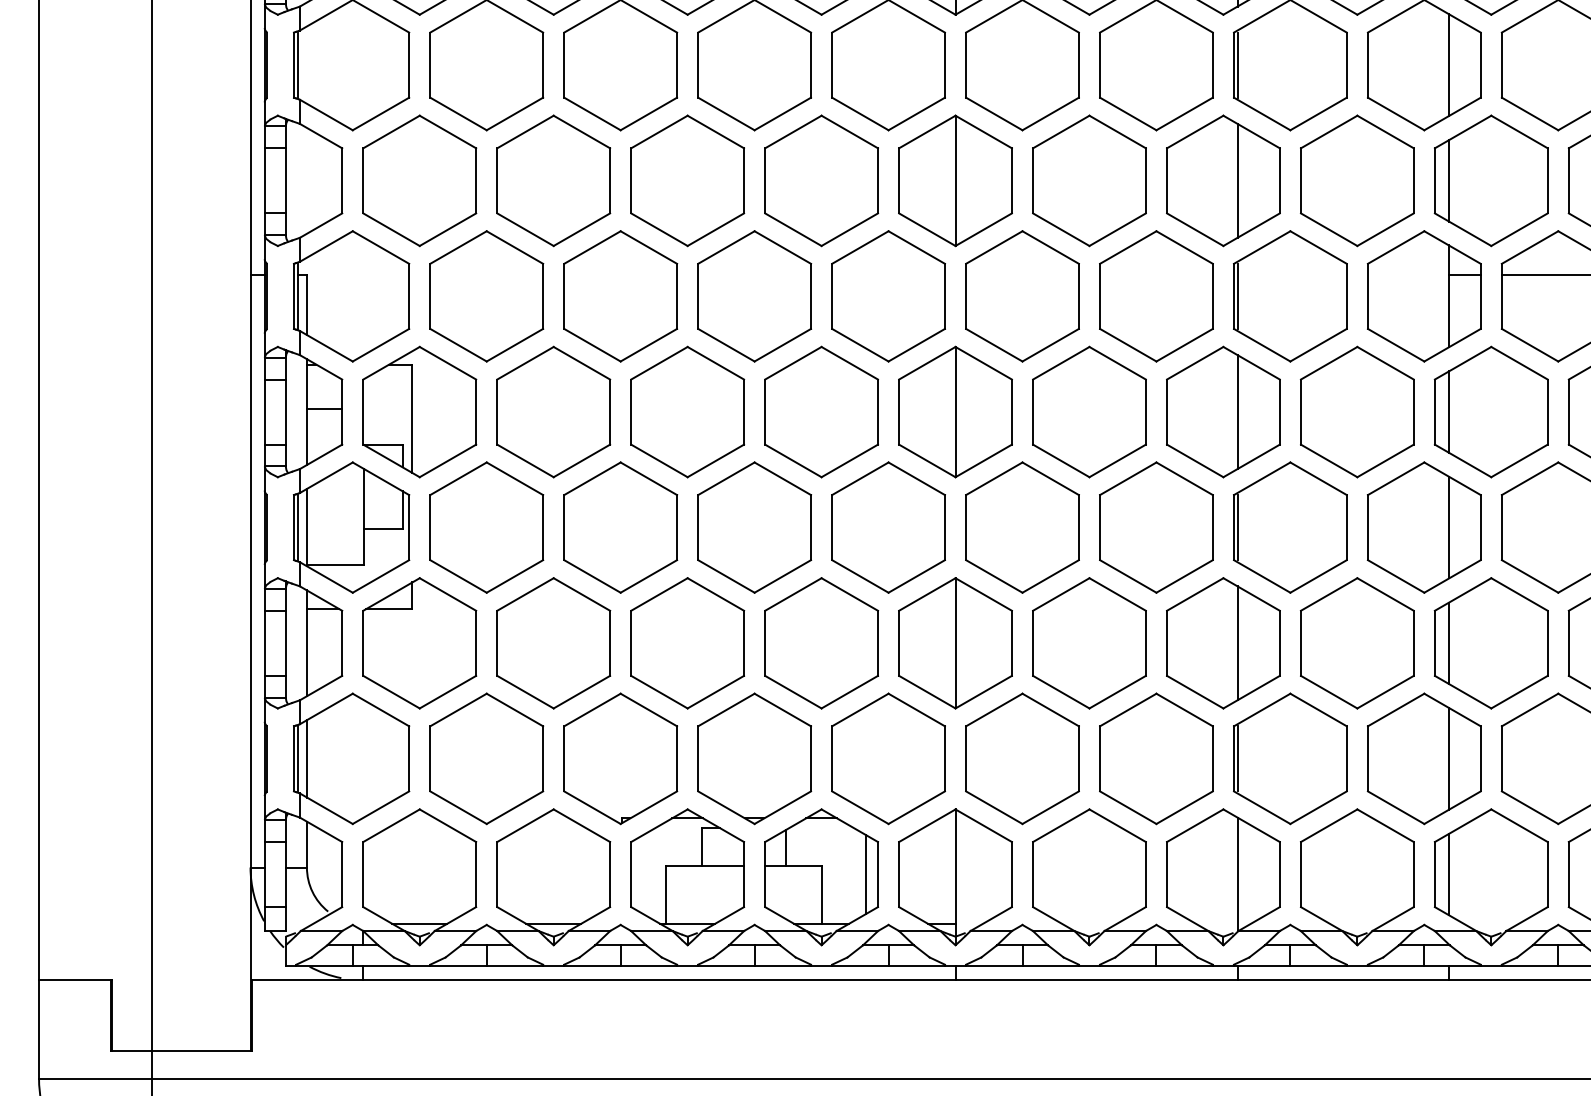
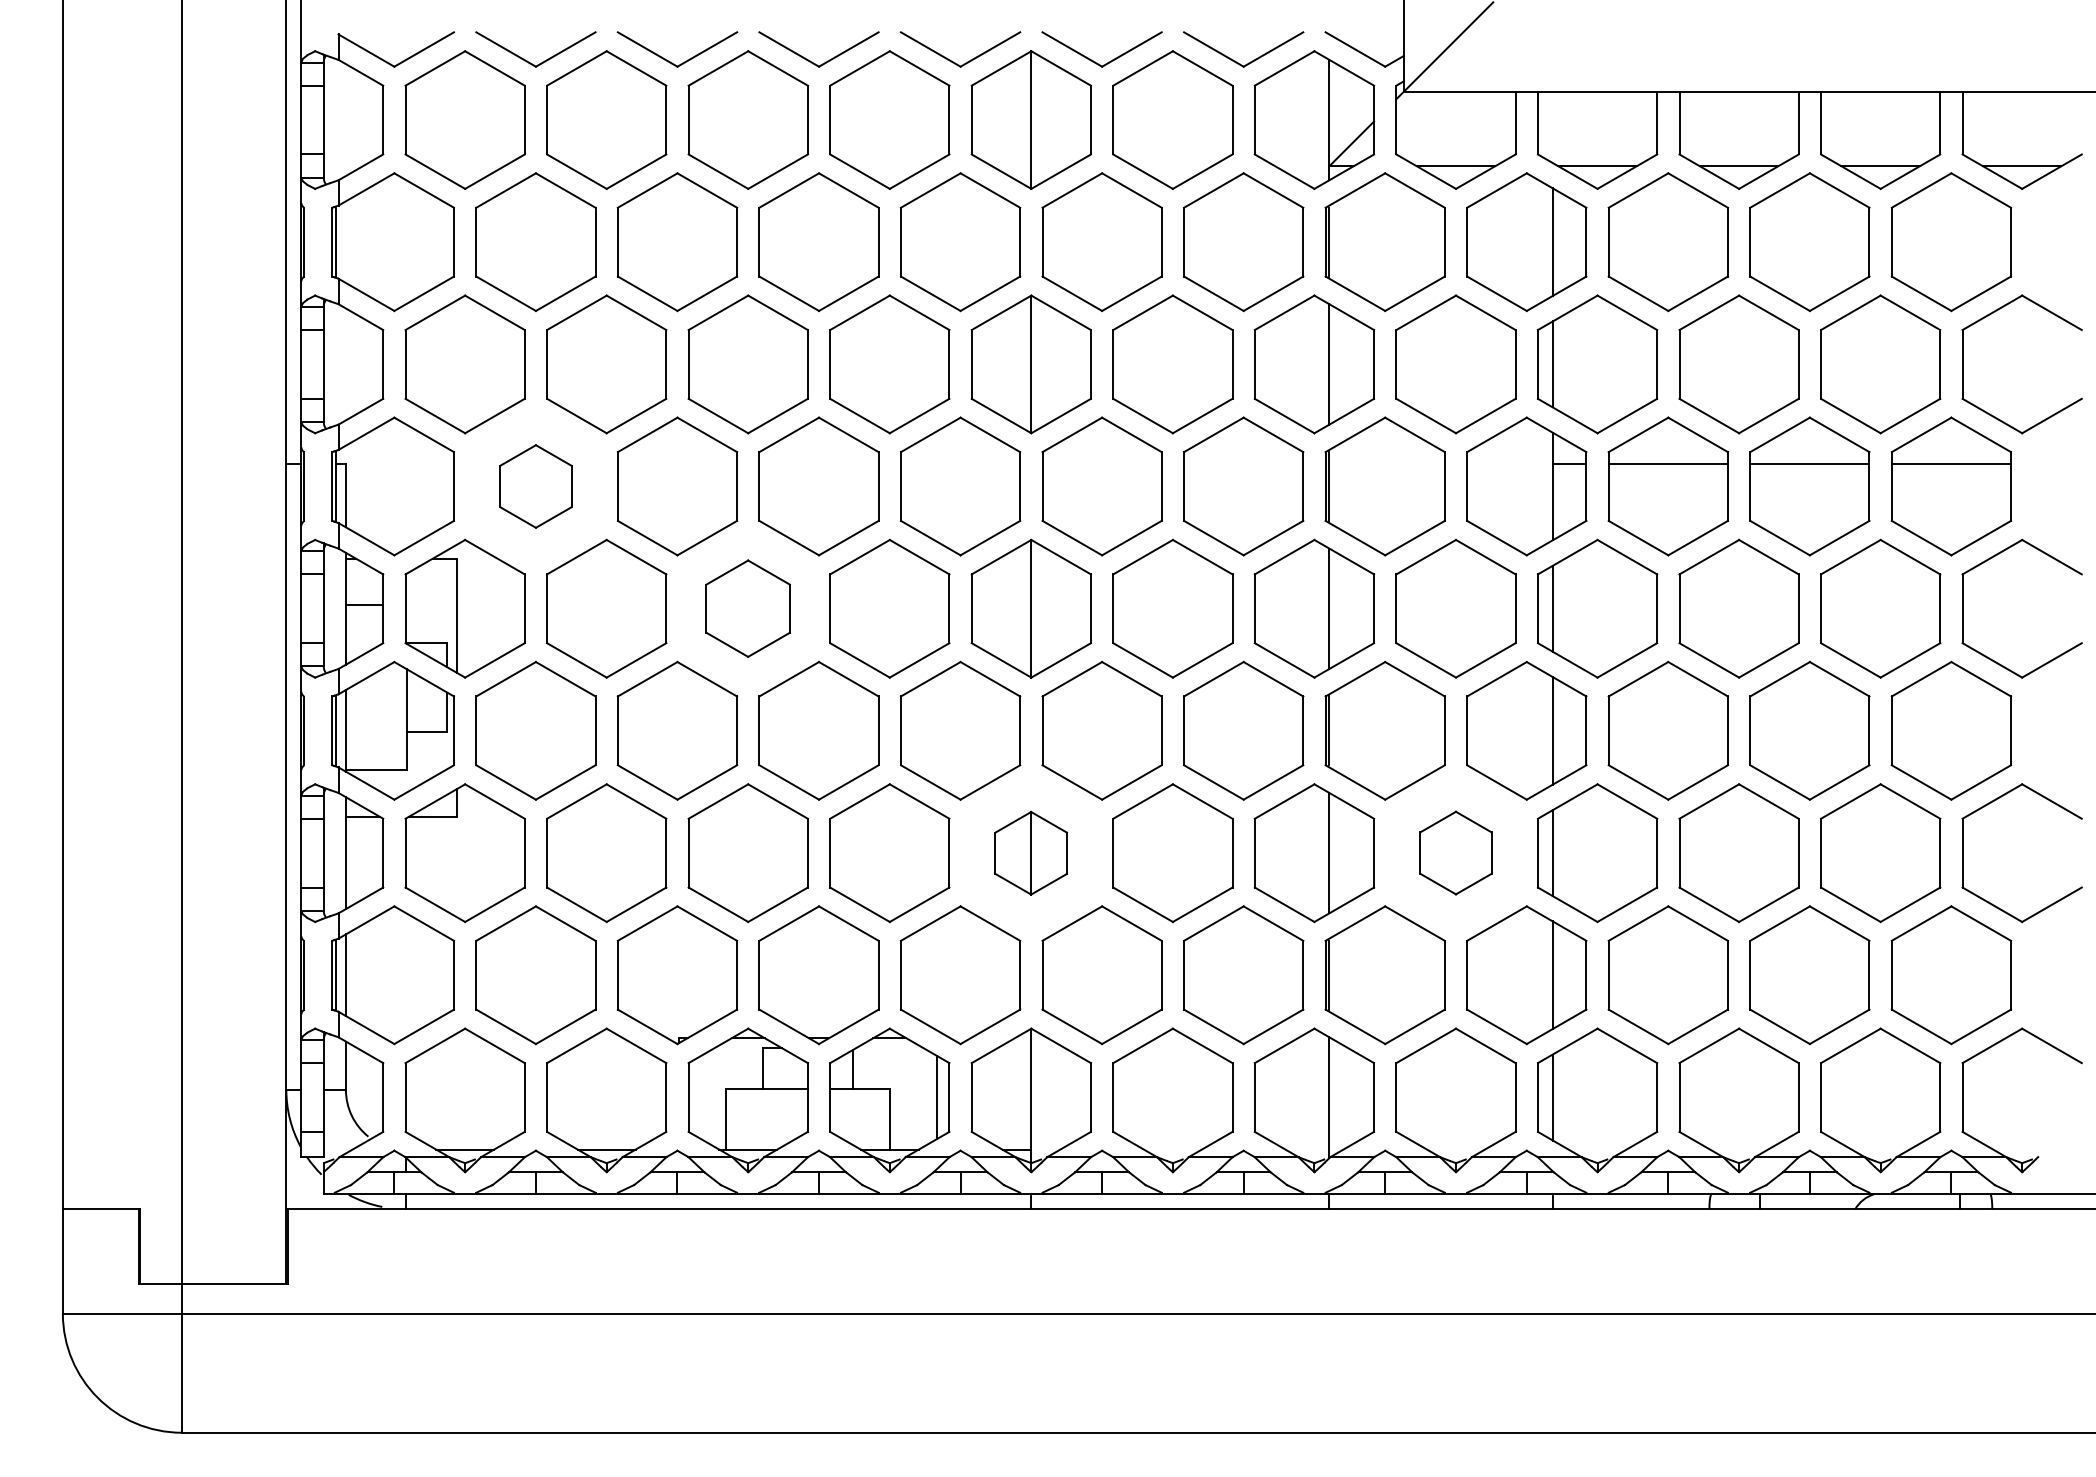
part: (486, 296) -> (535, 486), size x0.6
part: (686, 411) -> (747, 608), size x0.7
part: (1356, 642) -> (1455, 852), size x0.6
part: (954, 643) -> (1030, 853), size x0.6

